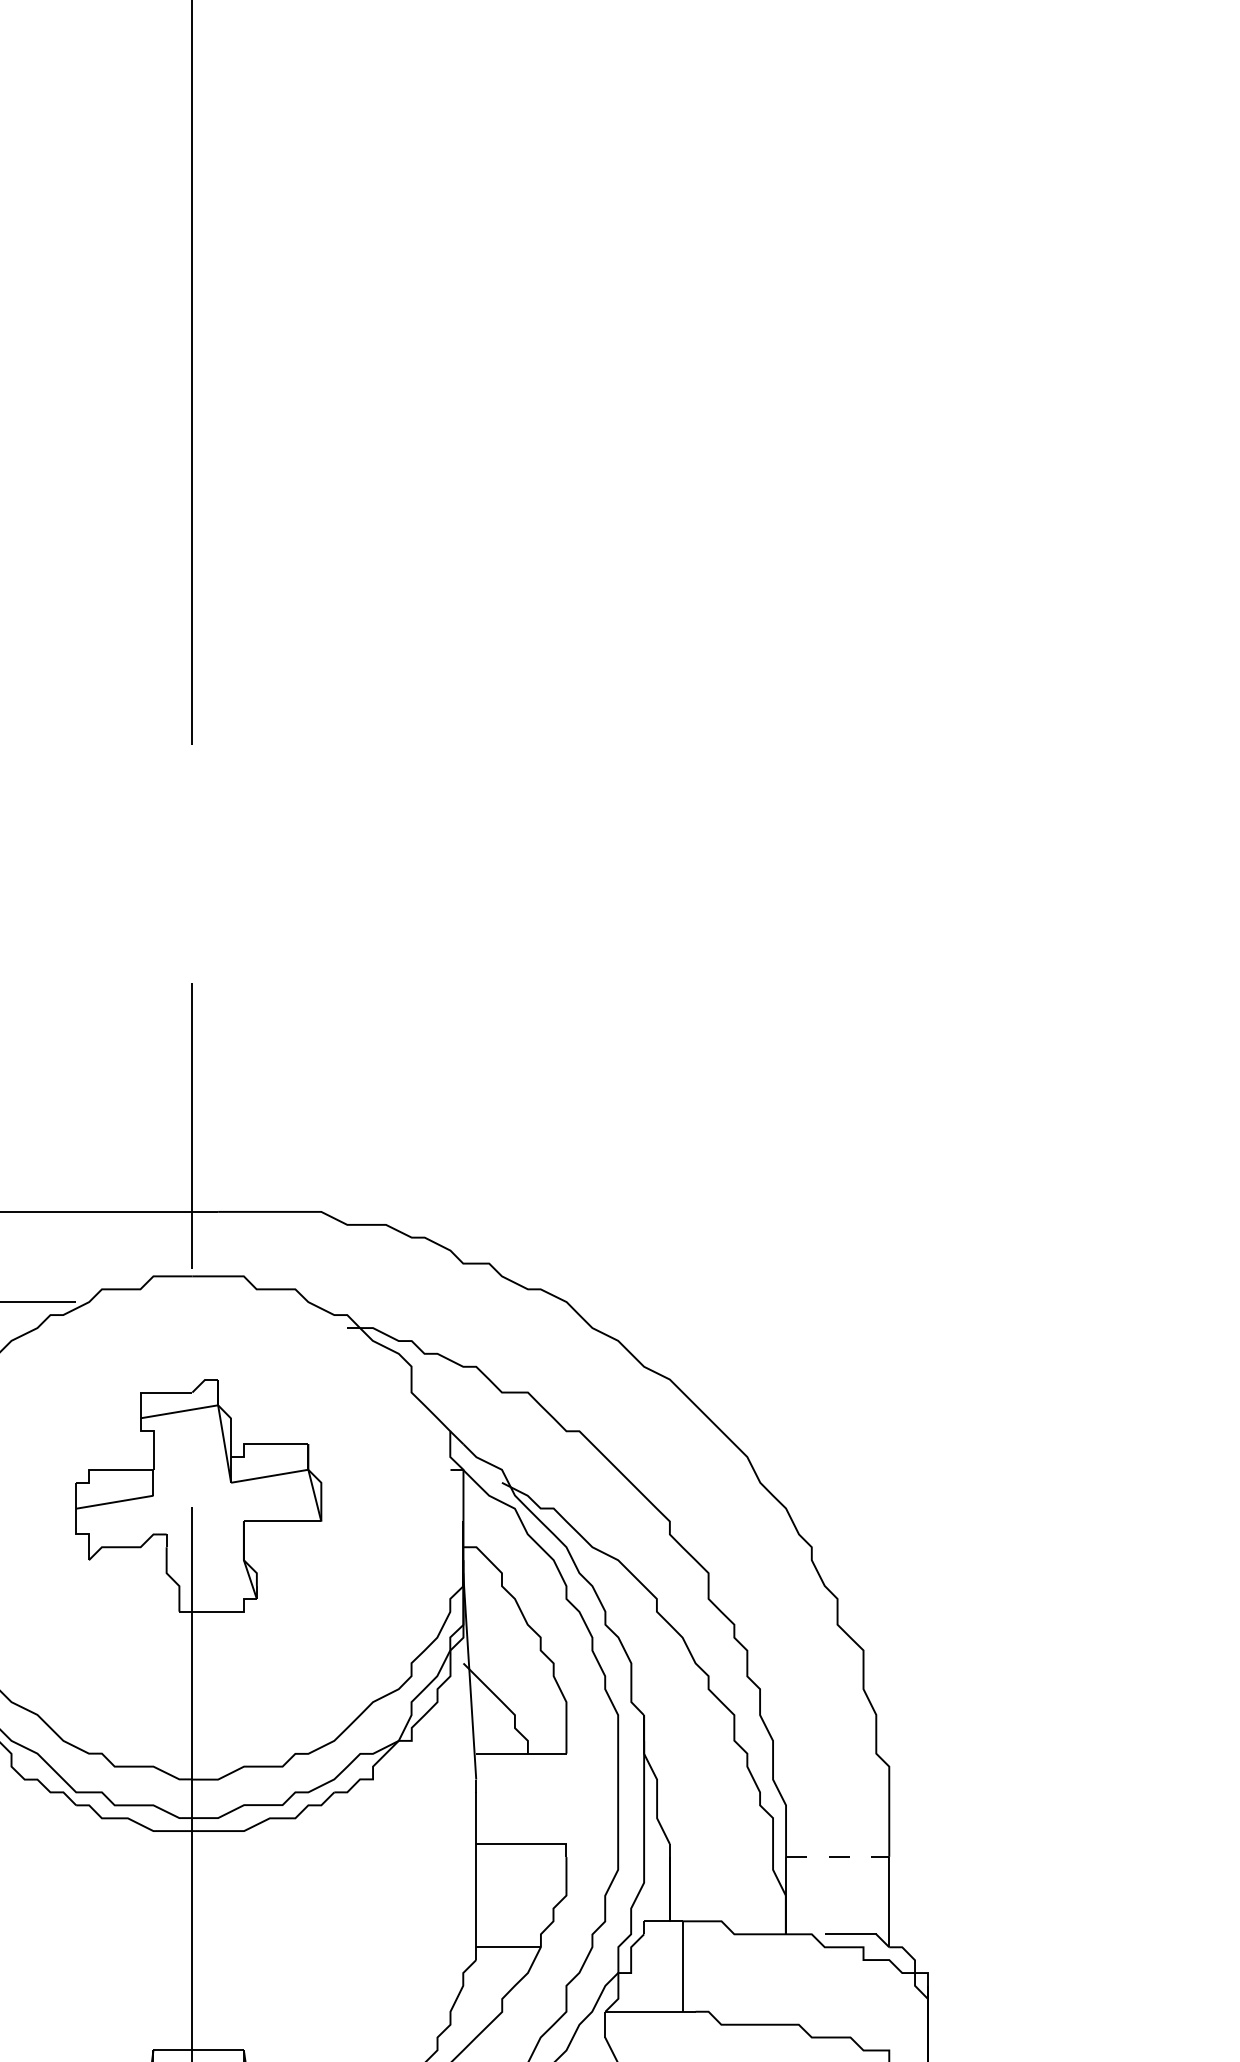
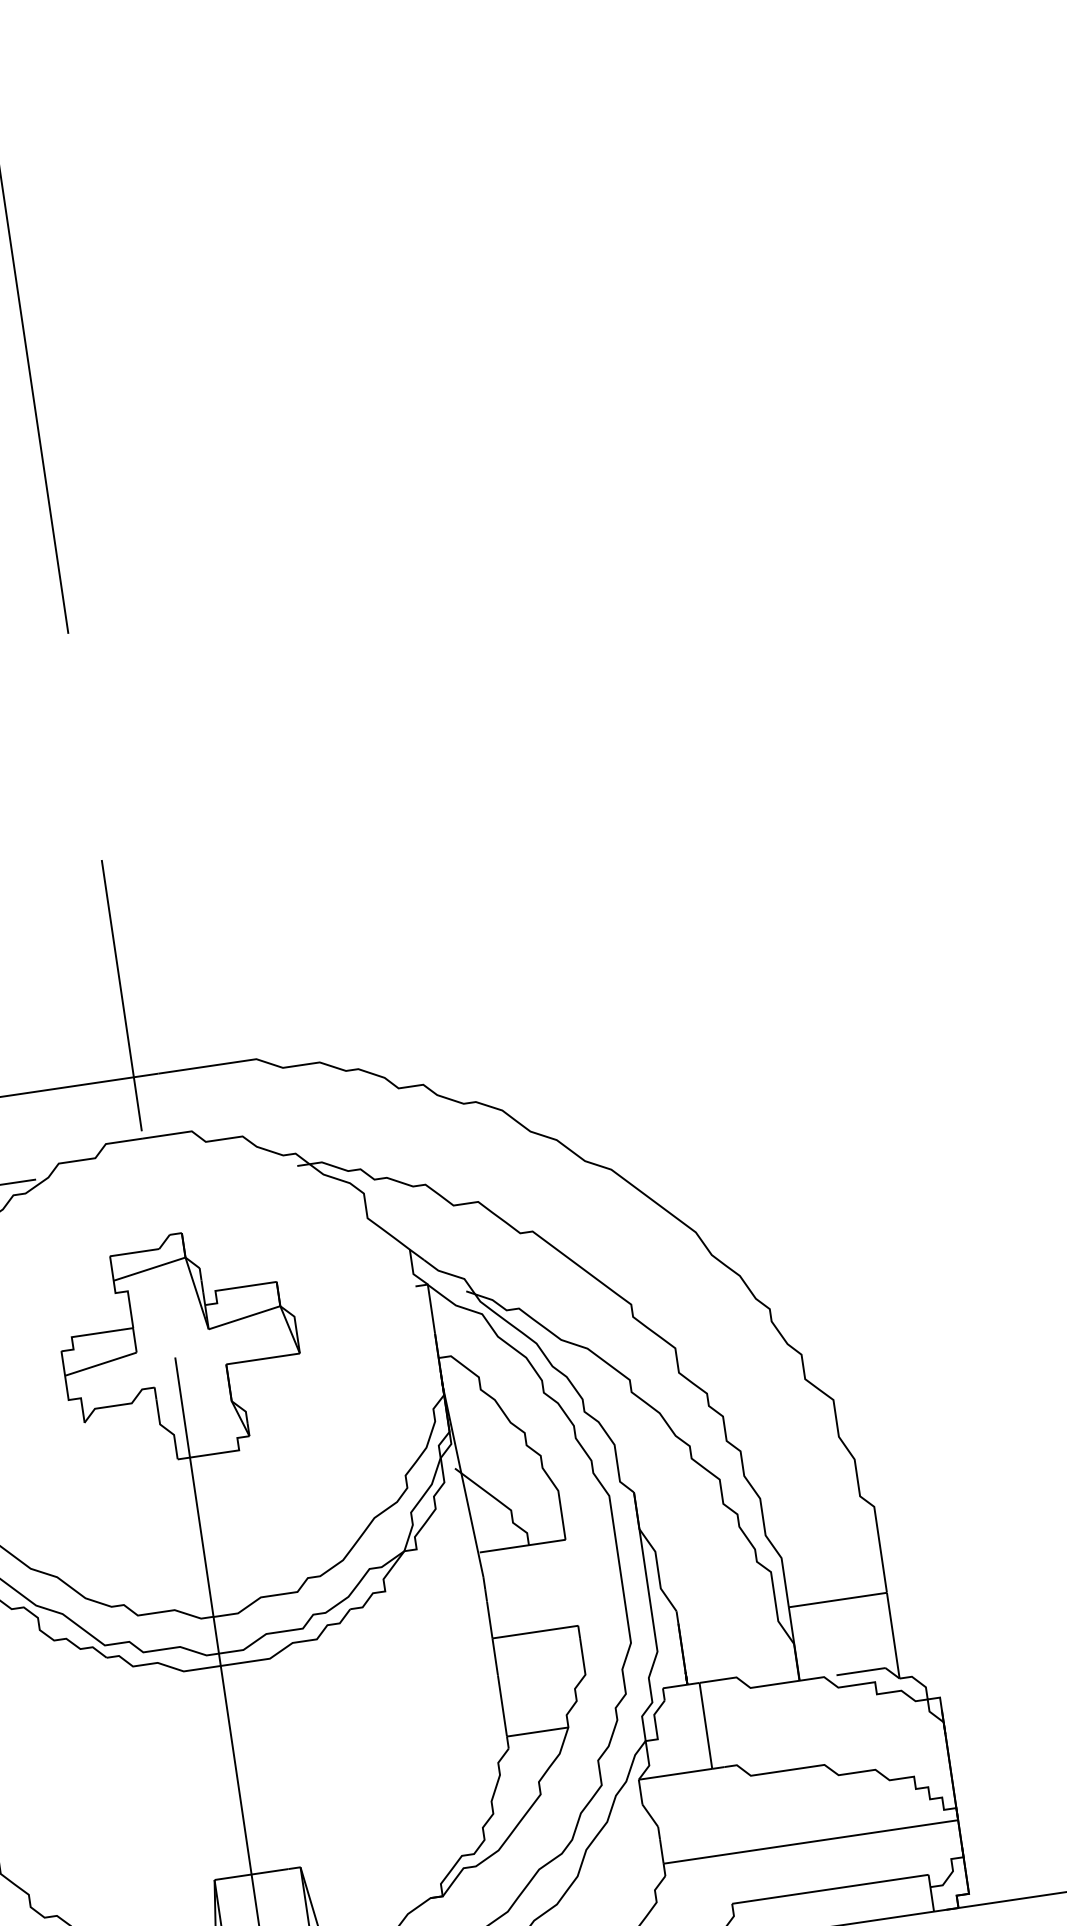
line: (837, 1857) -> (837, 1600), dashed -> solid

